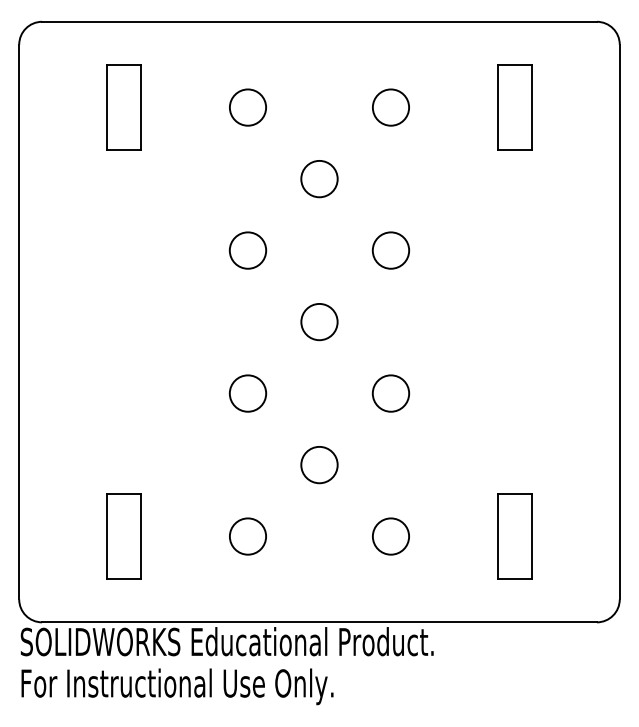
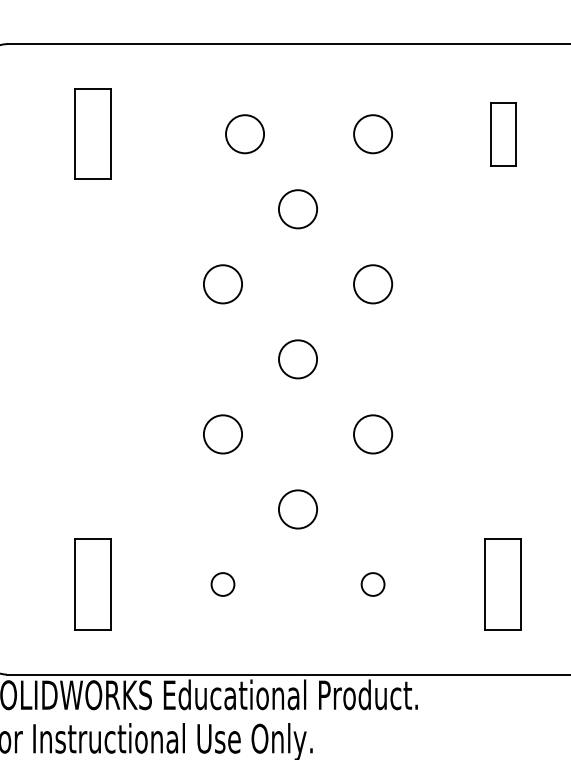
circle: (247, 107) -> (244, 134), moved
part: (514, 107) -> (502, 134), size x0.7
circle: (247, 536) -> (222, 584), size x0.6
circle: (390, 536) -> (372, 584), size x0.6

